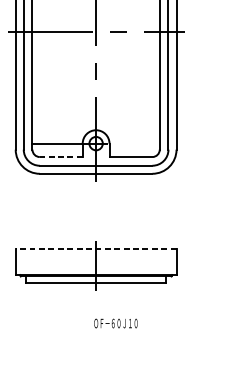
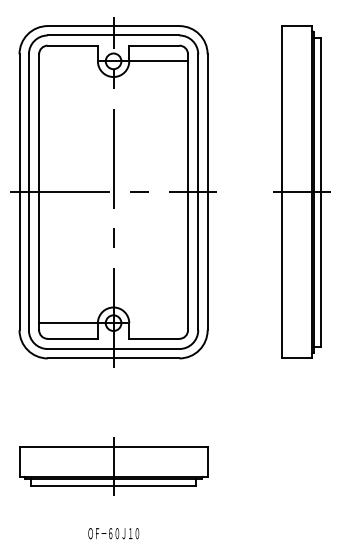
line: (60, 156) -> (72, 338), dashed -> solid
line: (96, 249) -> (113, 446), dashed -> solid
text: (115, 323) -> (113, 533), moved

